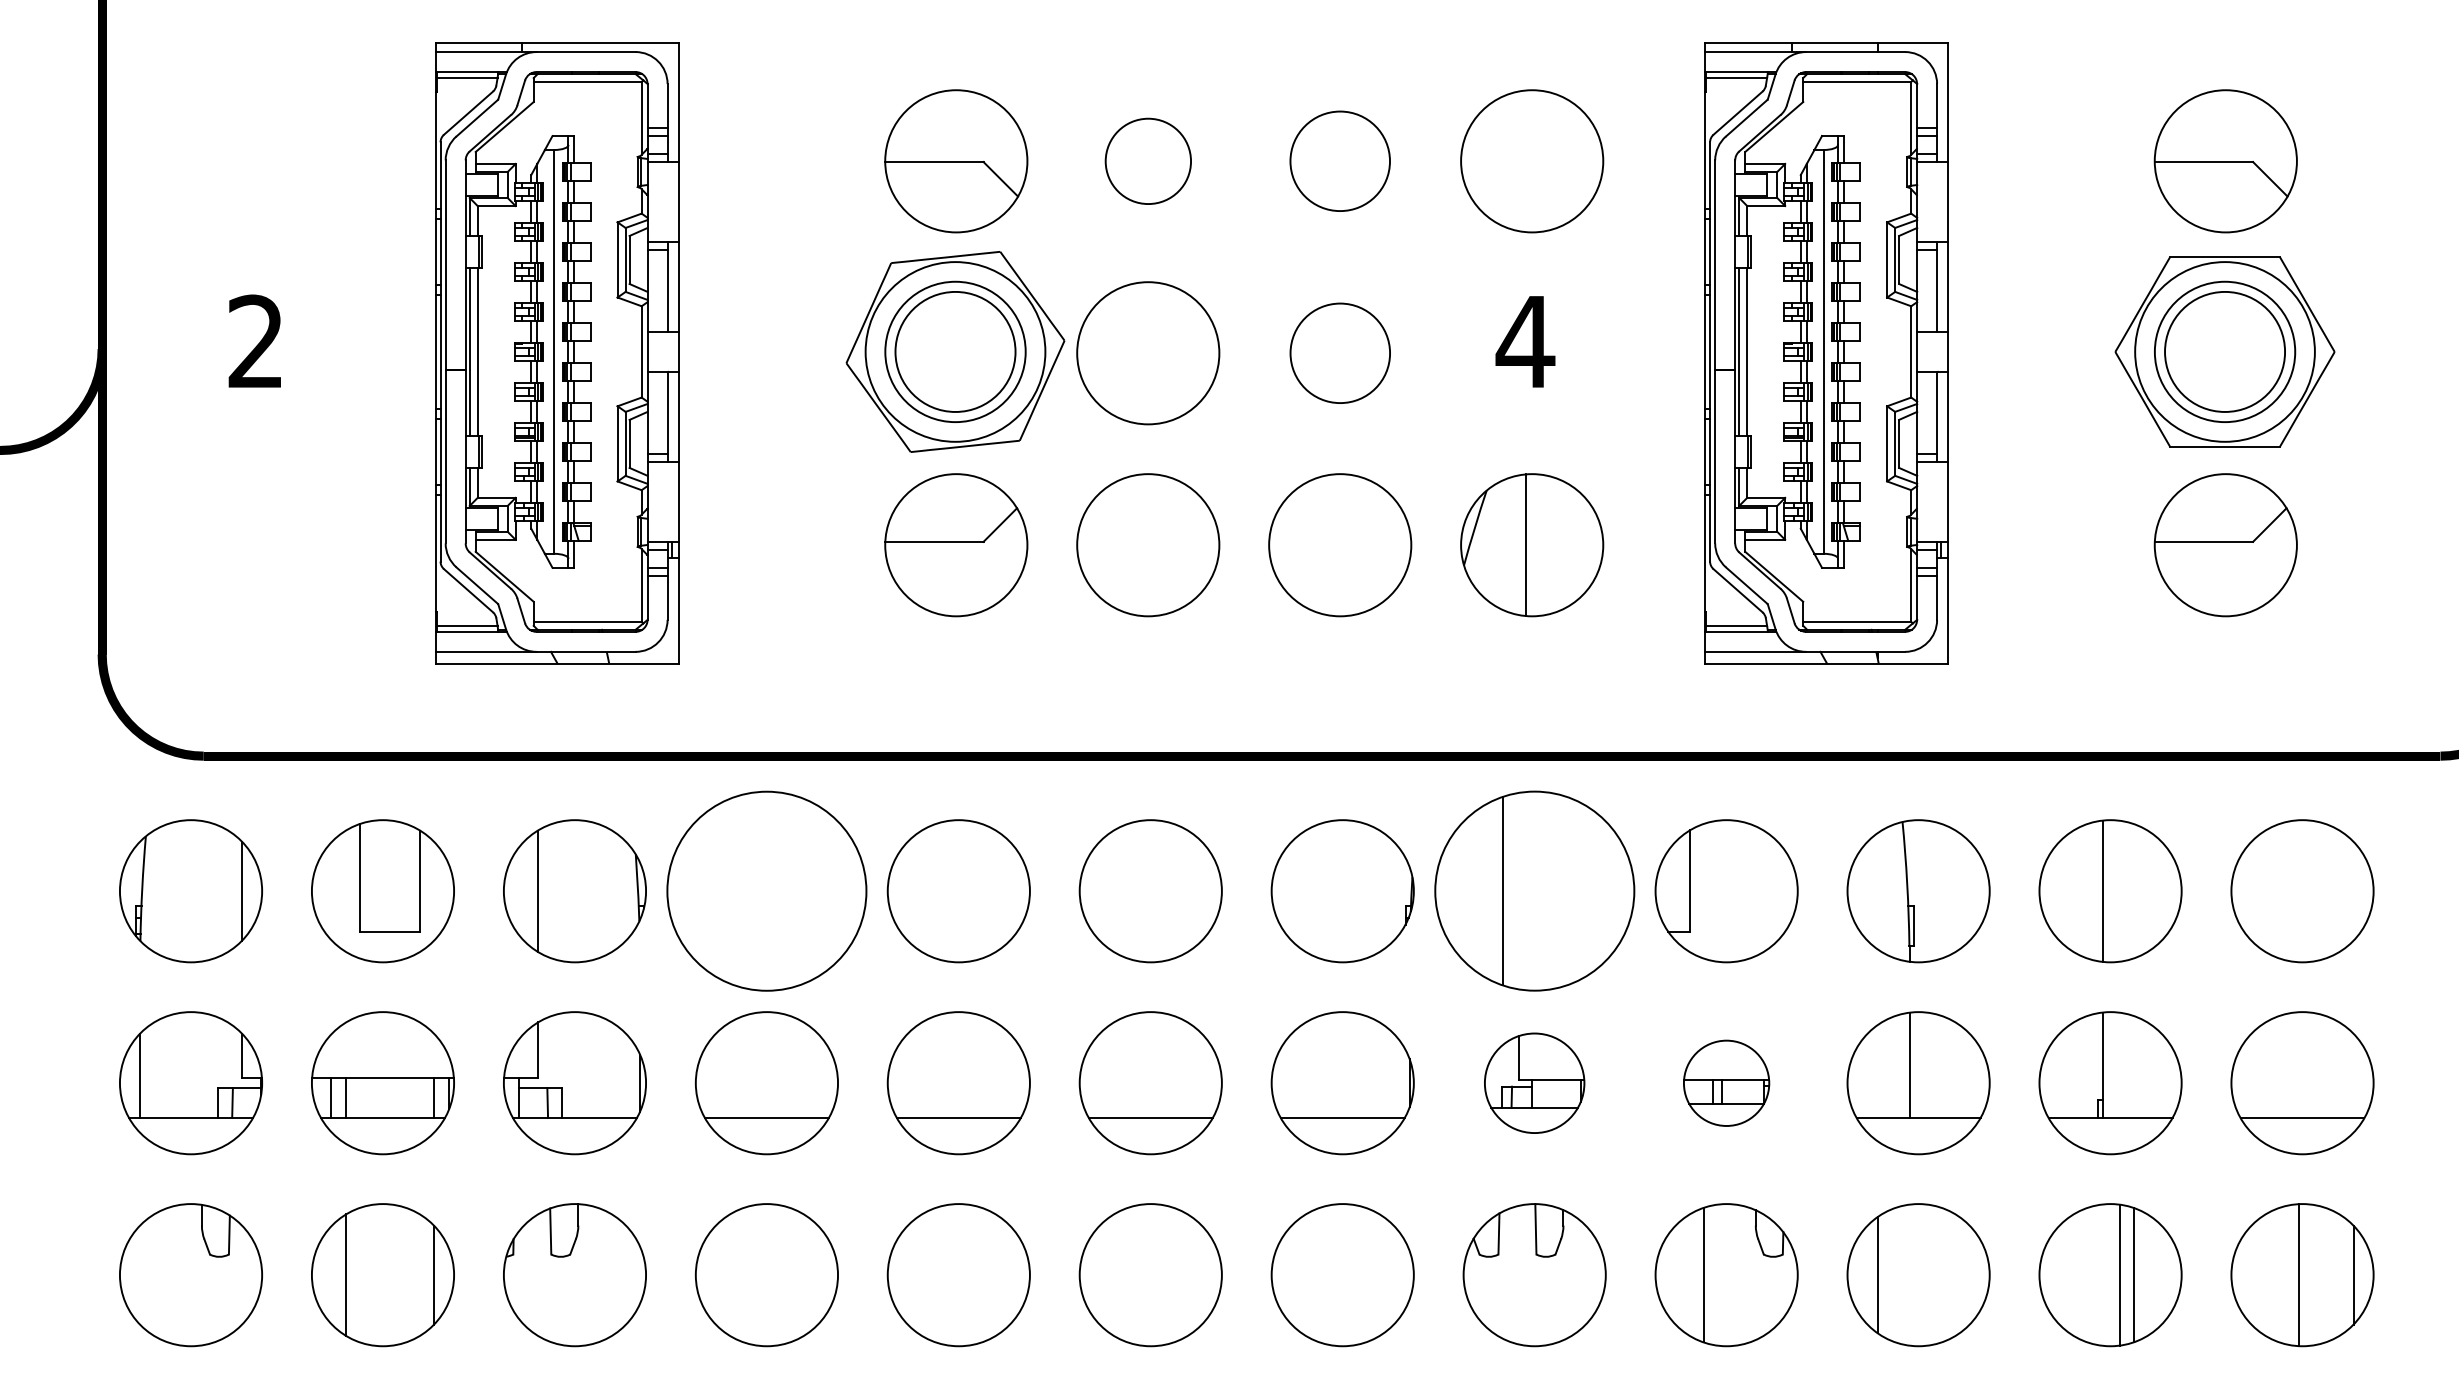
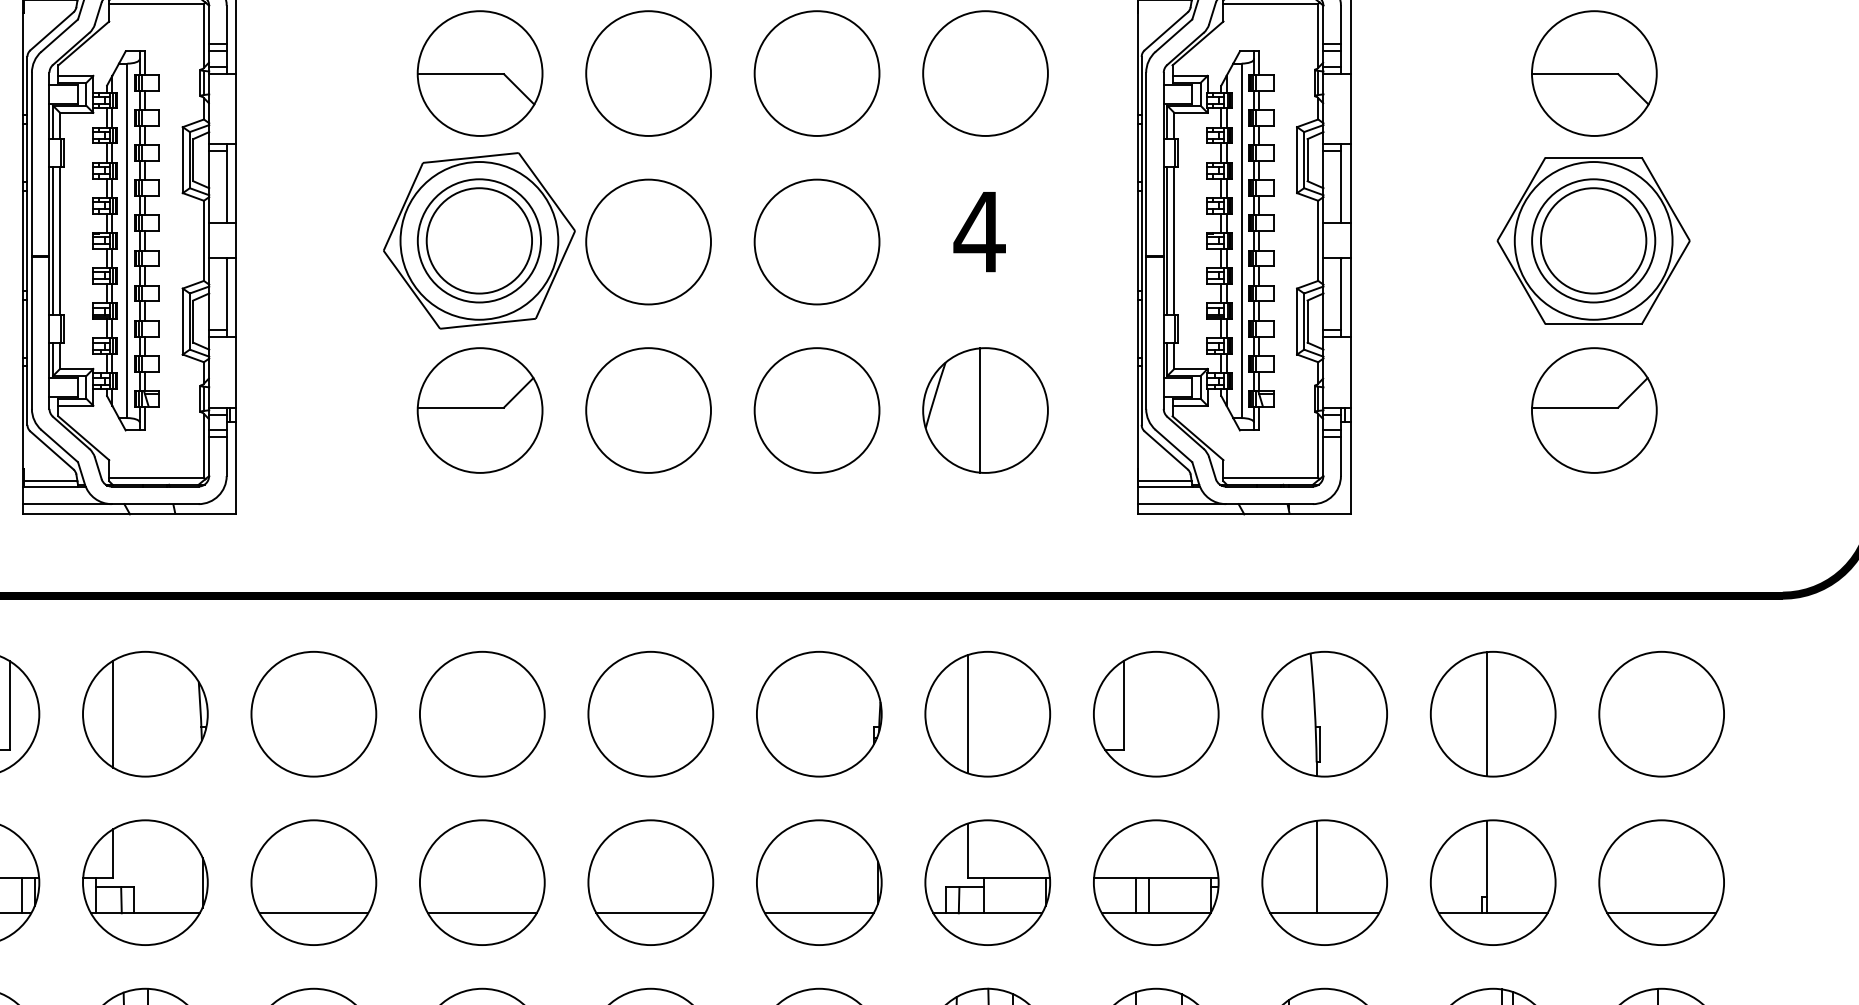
circle: (1148, 161) -> (648, 73), size x1.67
circle: (1340, 161) -> (817, 73), size x1.43
circle: (1340, 353) -> (817, 242), size x1.43
circle: (766, 891) -> (313, 714), size x0.71
part: (1534, 891) -> (987, 714), size x0.71
part: (1534, 1083) -> (987, 882), size x1.43
part: (1726, 1083) -> (1156, 882), size x1.67

